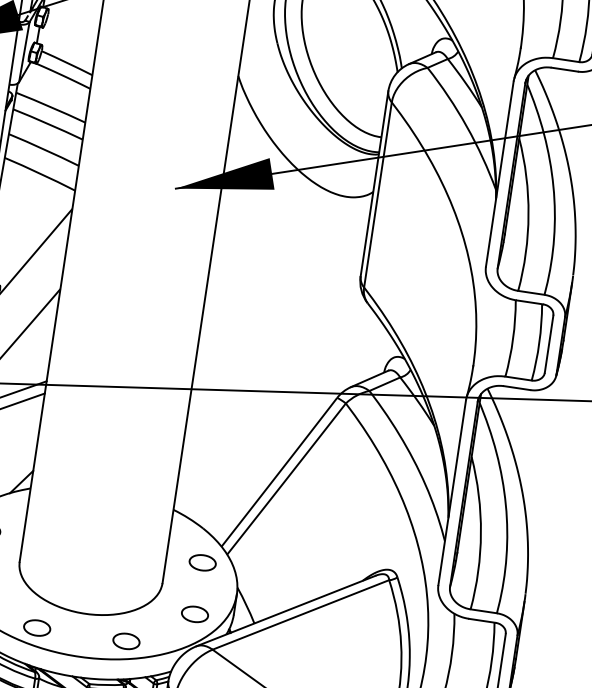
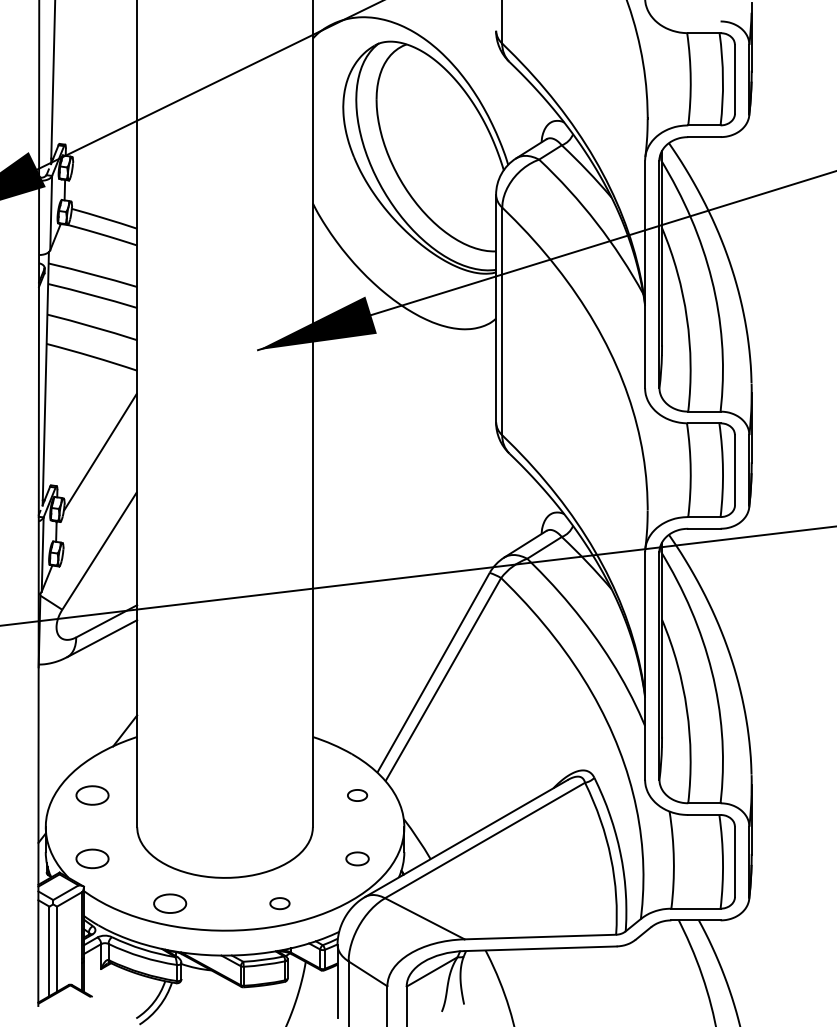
part: (202, 562) -> (357, 795), size x0.6
part: (195, 614) -> (357, 858), size x0.7
part: (126, 641) -> (279, 903), size x0.6

